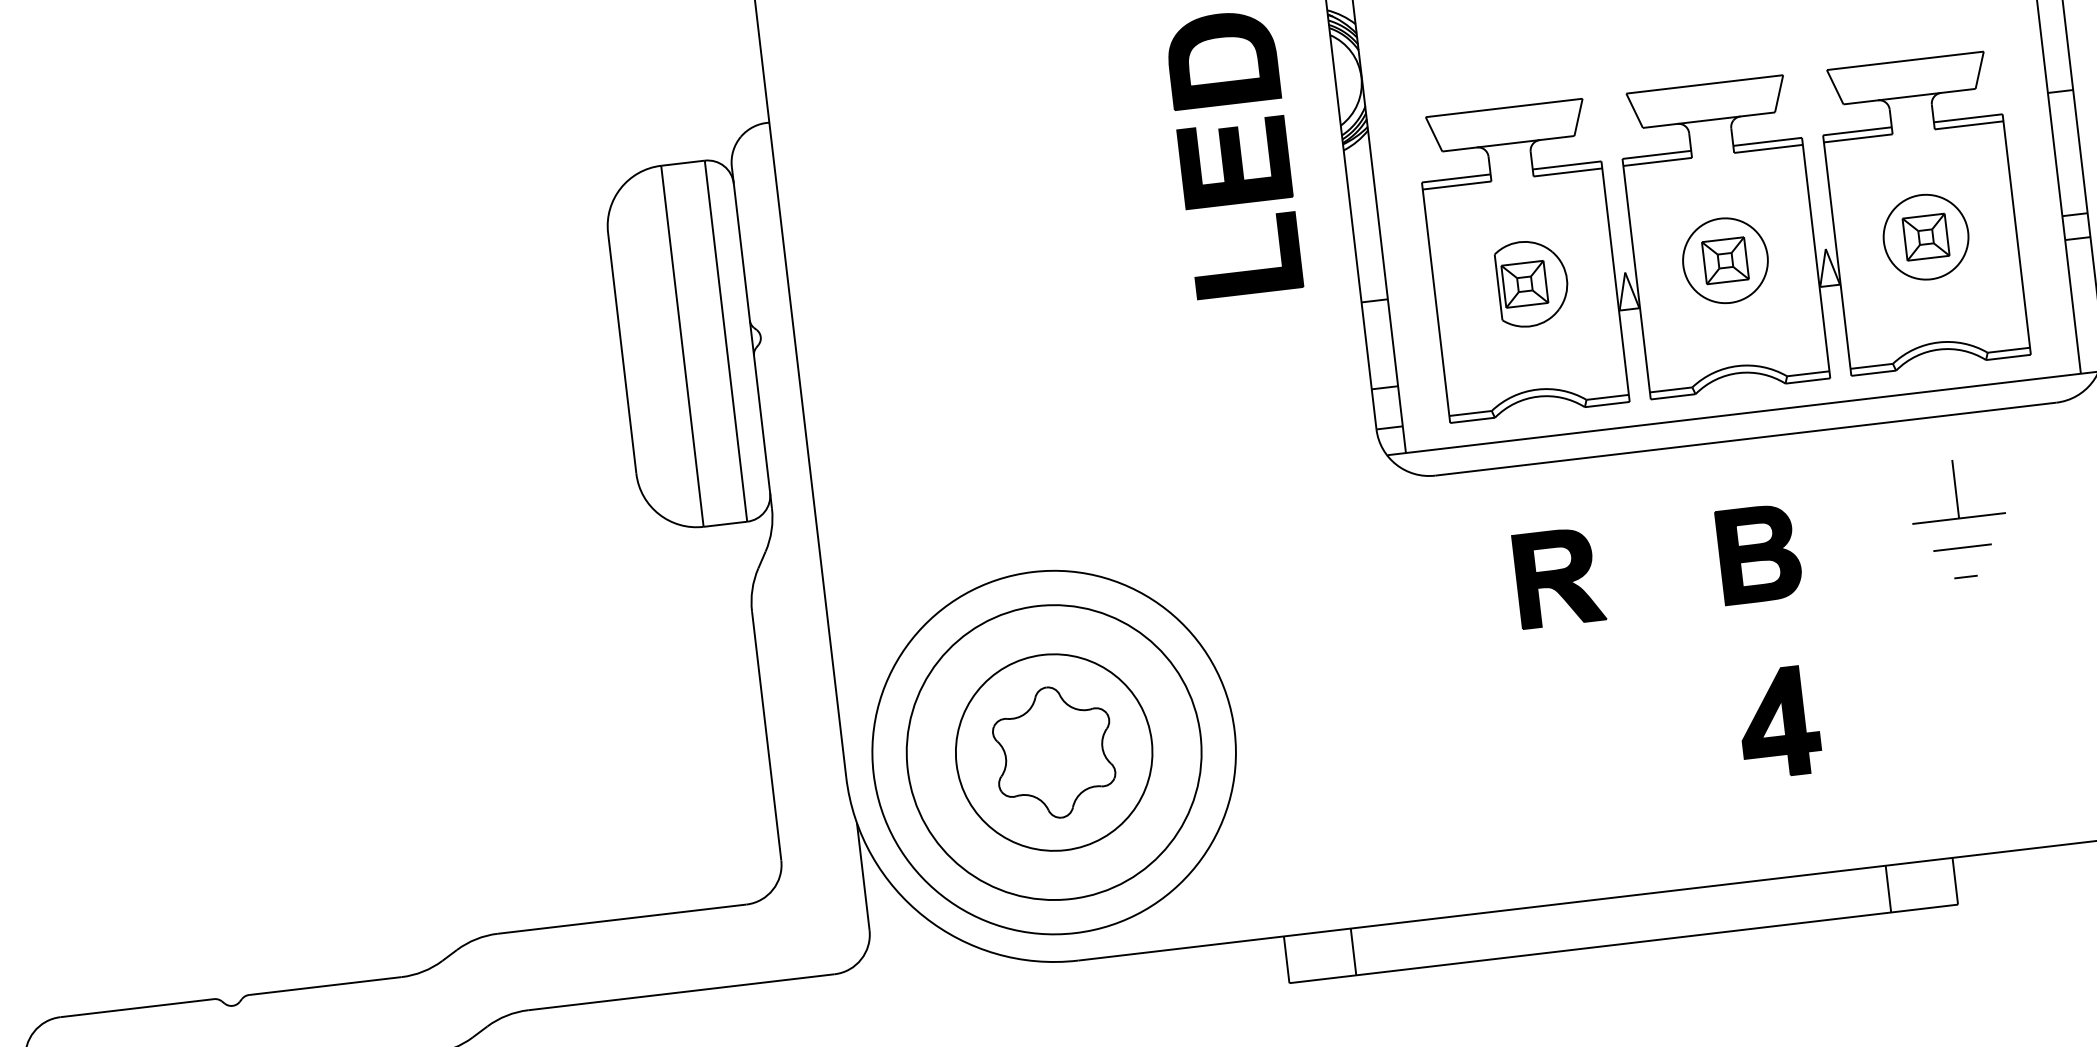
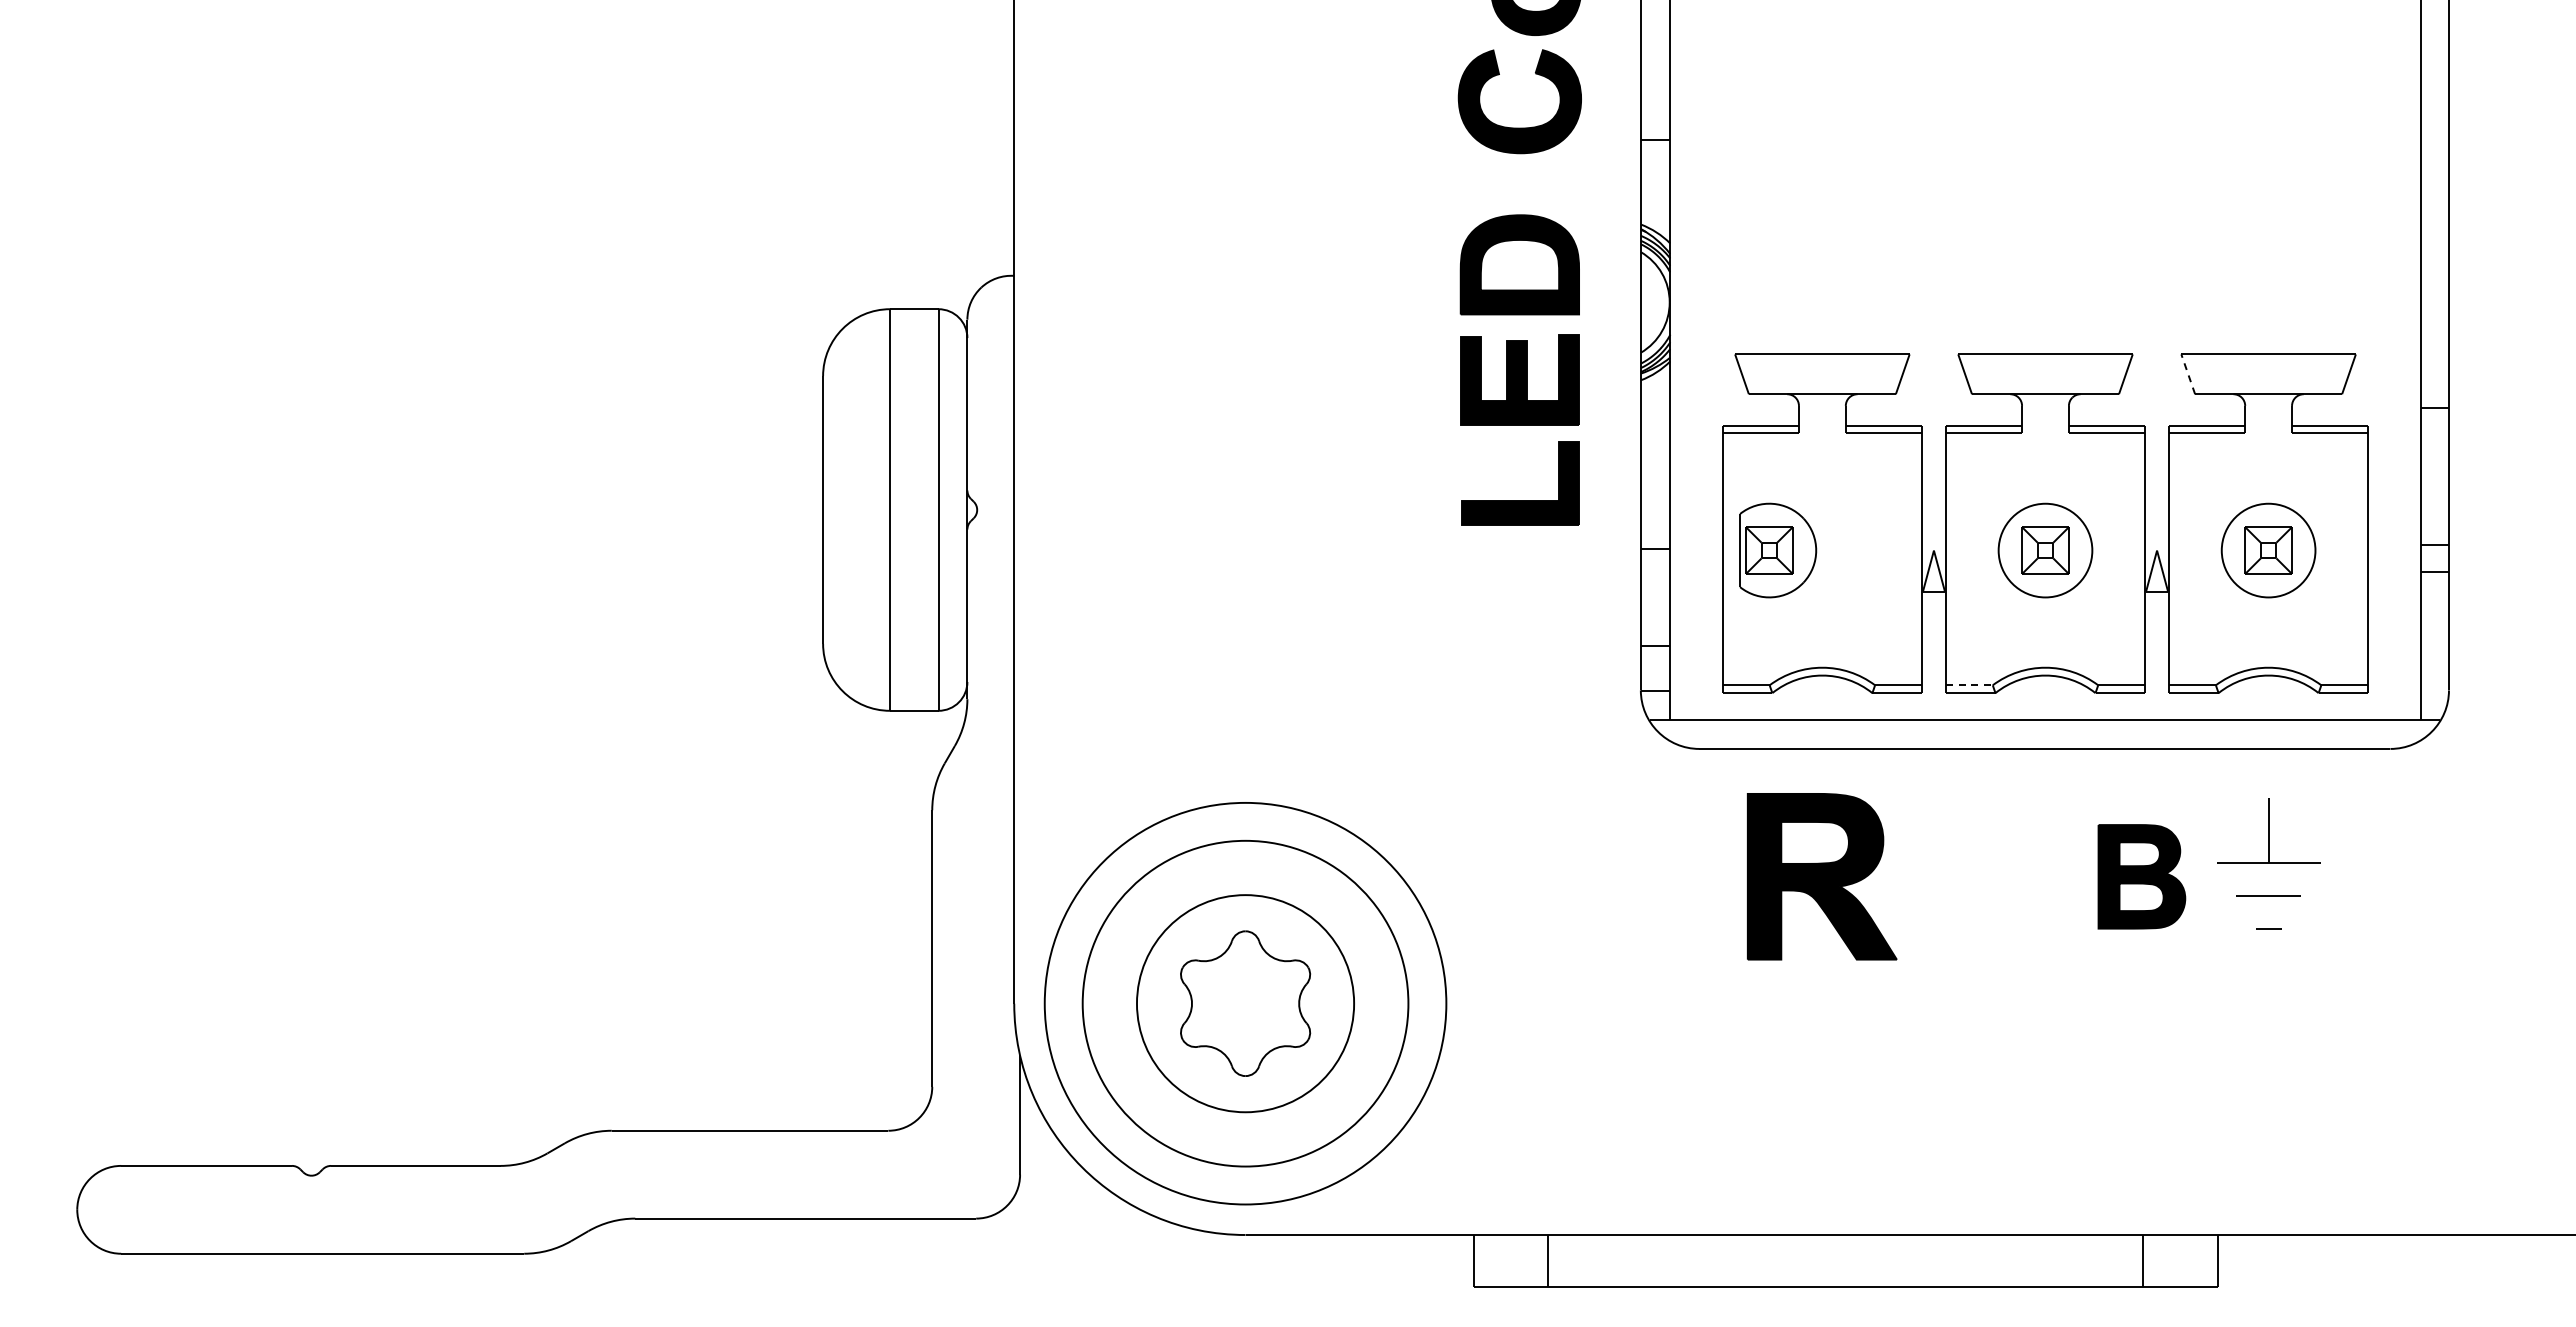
line: (1835, 86) -> (2188, 373), solid -> dashed
part: (1533, 283) -> (1778, 550), moved
line: (1671, 390) -> (1969, 685), solid -> dashed
part: (1759, 553) -> (2141, 876), moved
part: (1559, 577) -> (1822, 876), size x1.6
part: (1778, 721) -> (2044, 1063), removed

